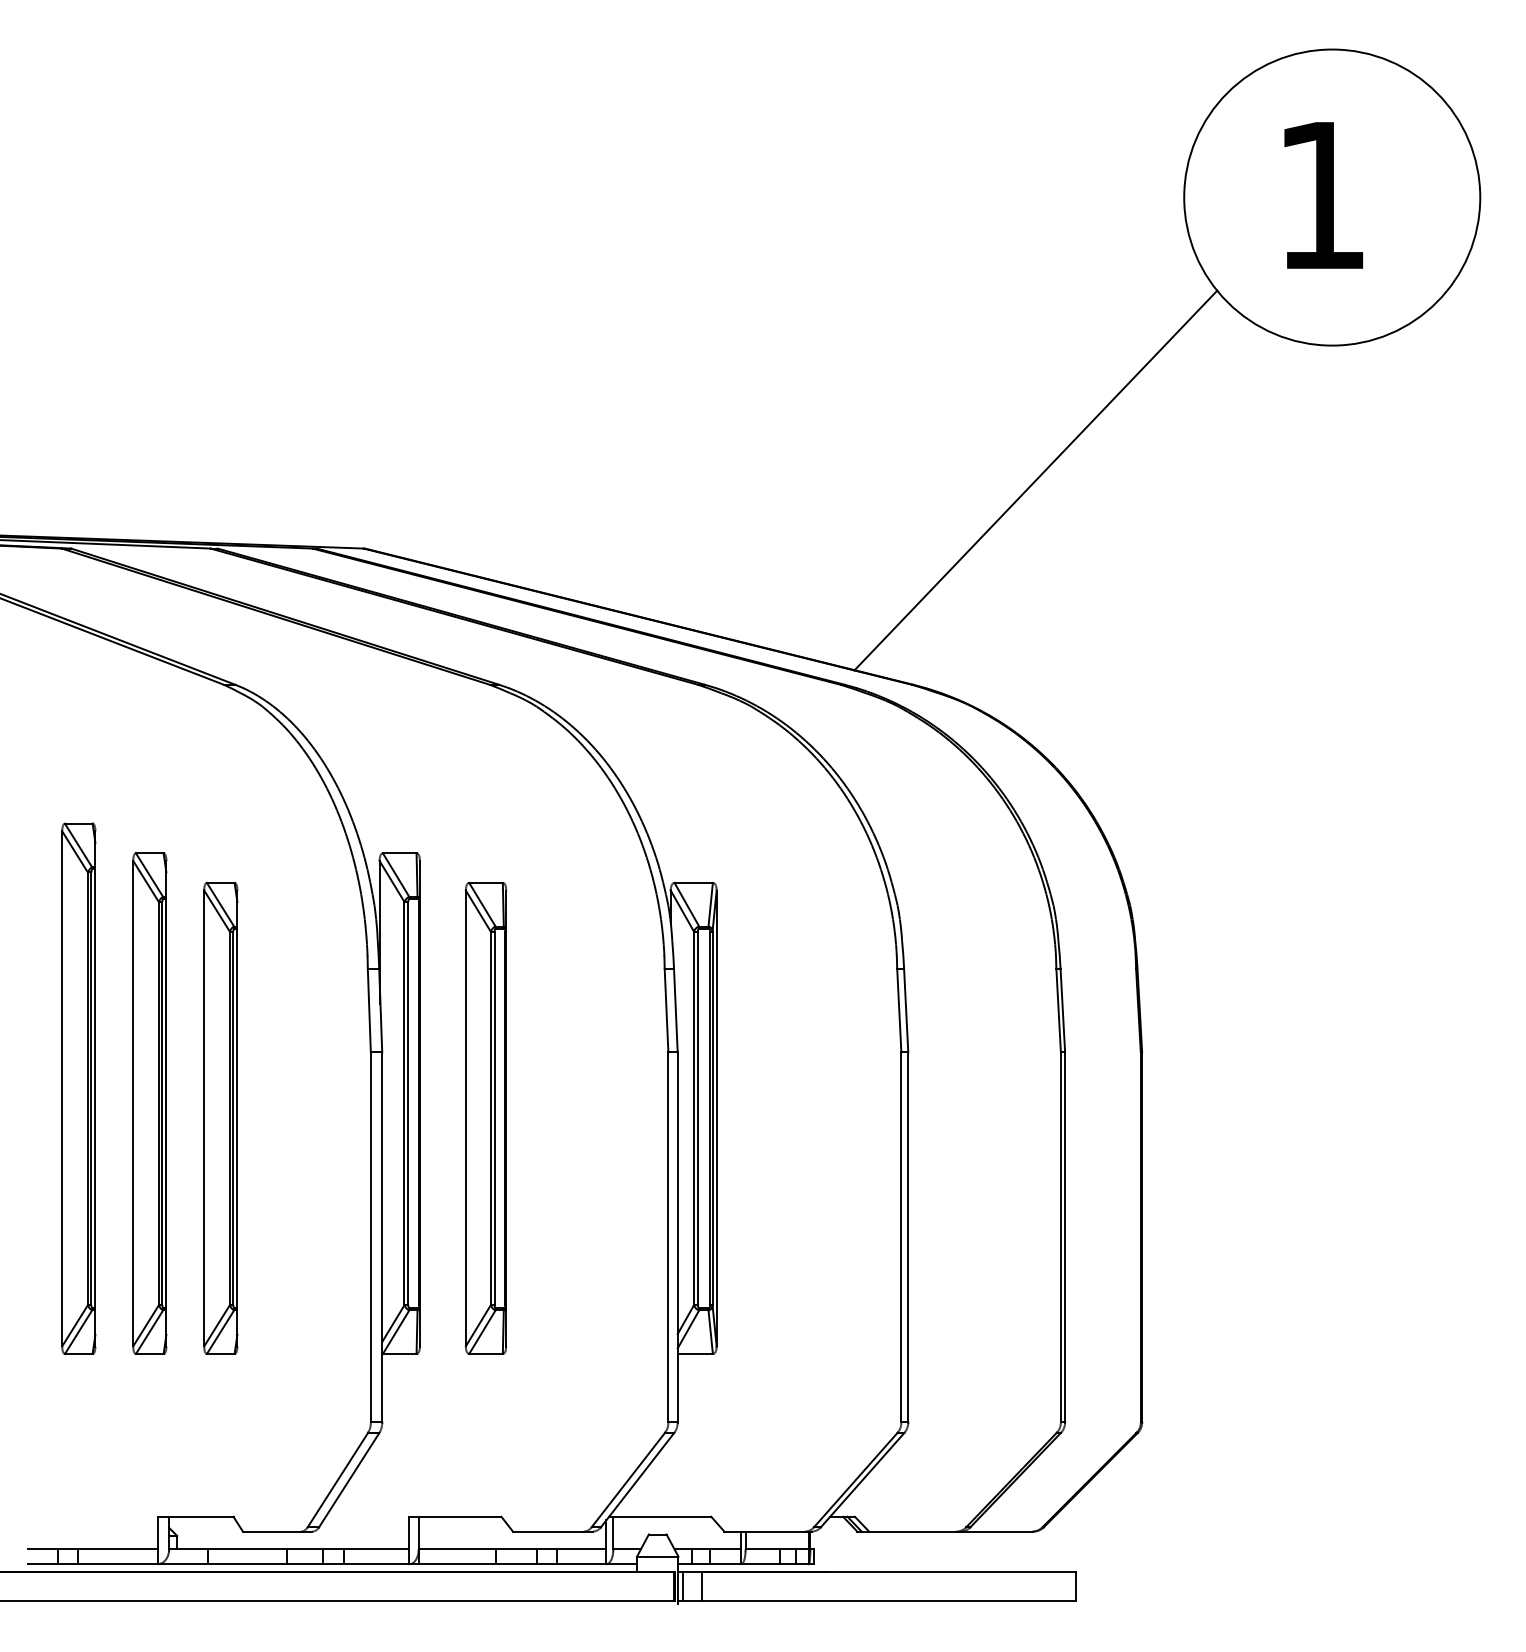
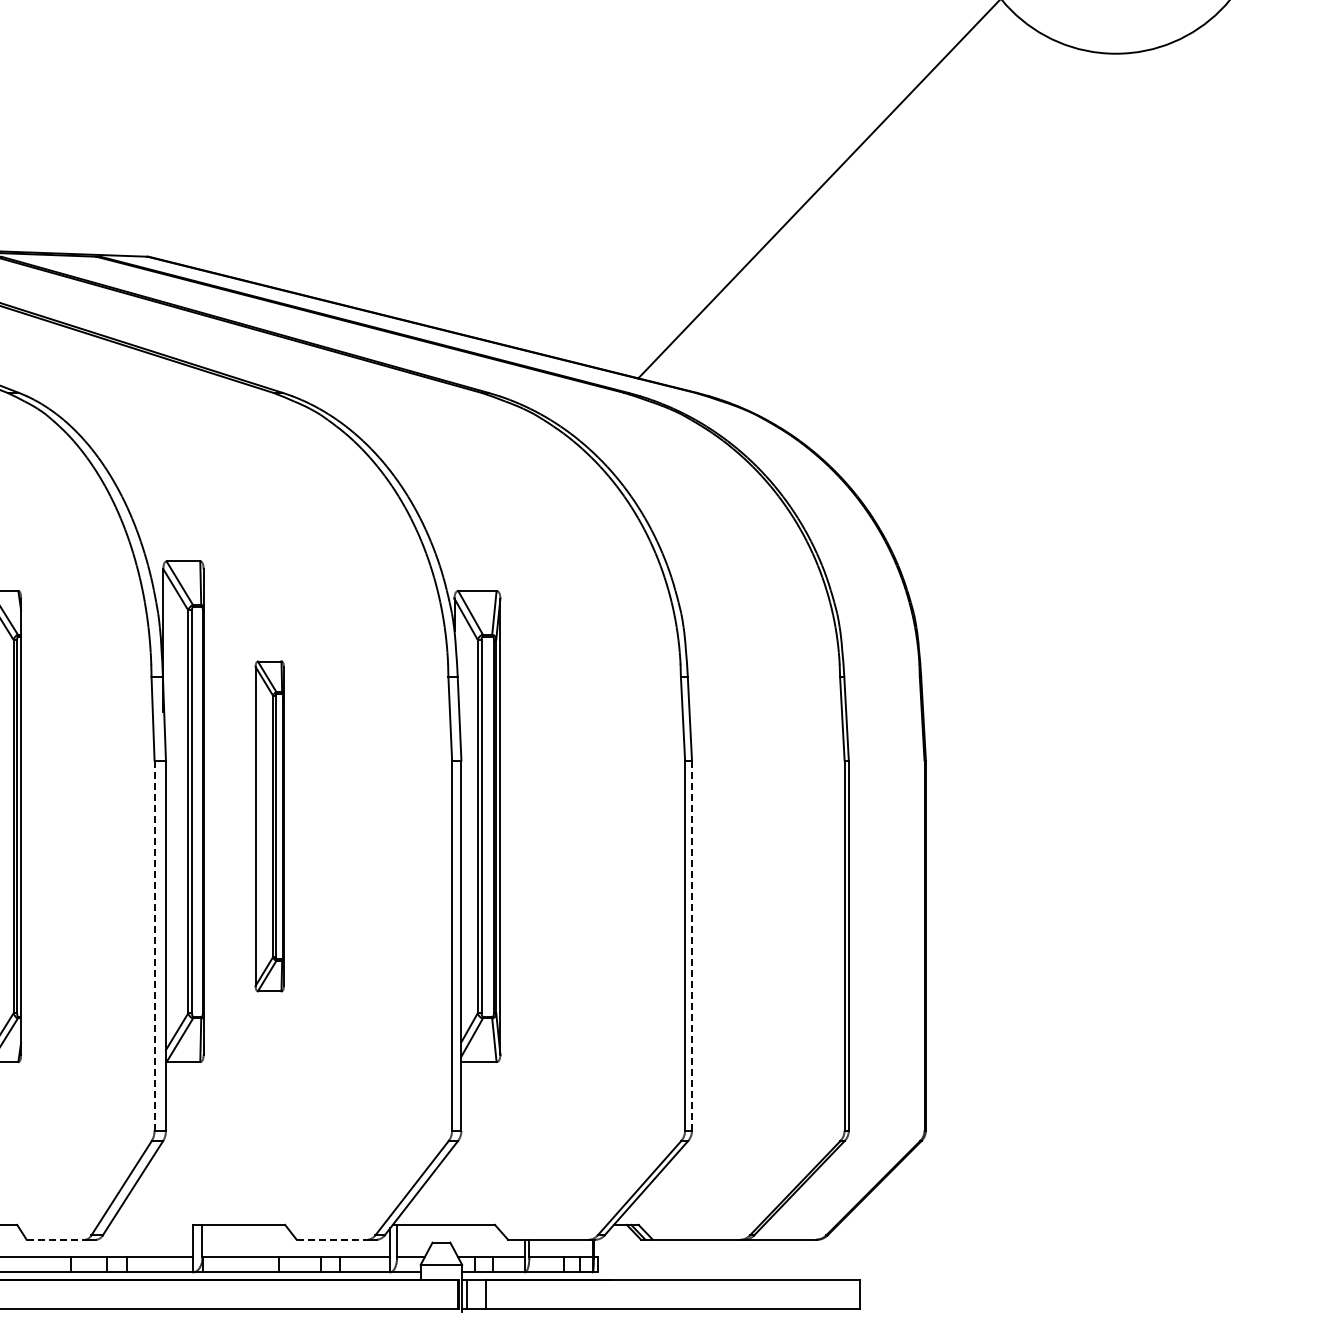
part: (485, 1117) -> (269, 825), size x0.7
line: (370, 1236) -> (154, 944), solid -> dashed
line: (908, 1237) -> (692, 945), solid -> dashed
line: (272, 1531) -> (56, 1239), solid -> dashed
line: (548, 1531) -> (332, 1239), solid -> dashed

